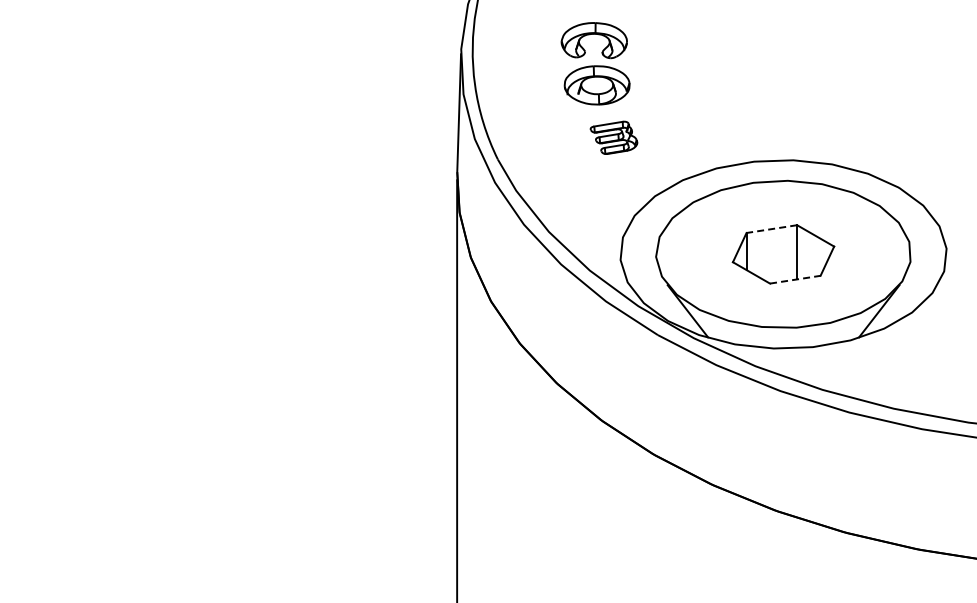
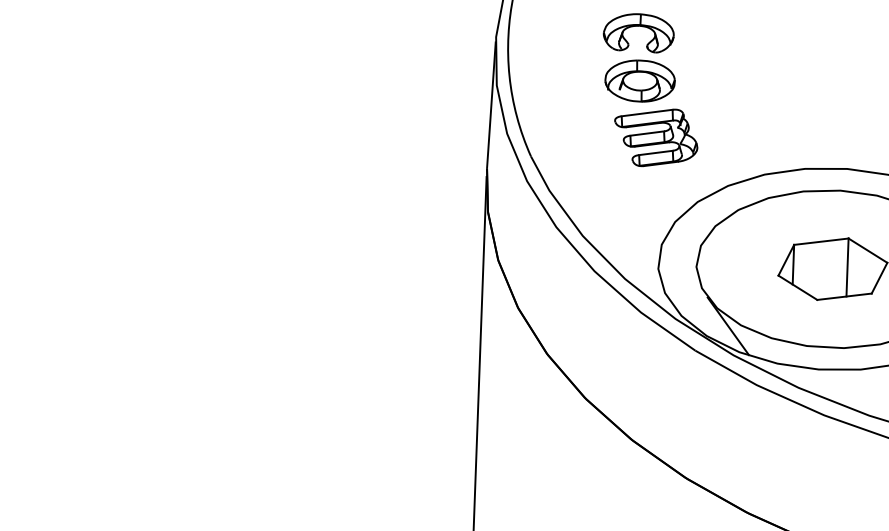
part: (613, 137) -> (655, 137), size x1.67
line: (771, 229) -> (820, 242), dashed -> solid
line: (795, 279) -> (844, 296), dashed -> solid

